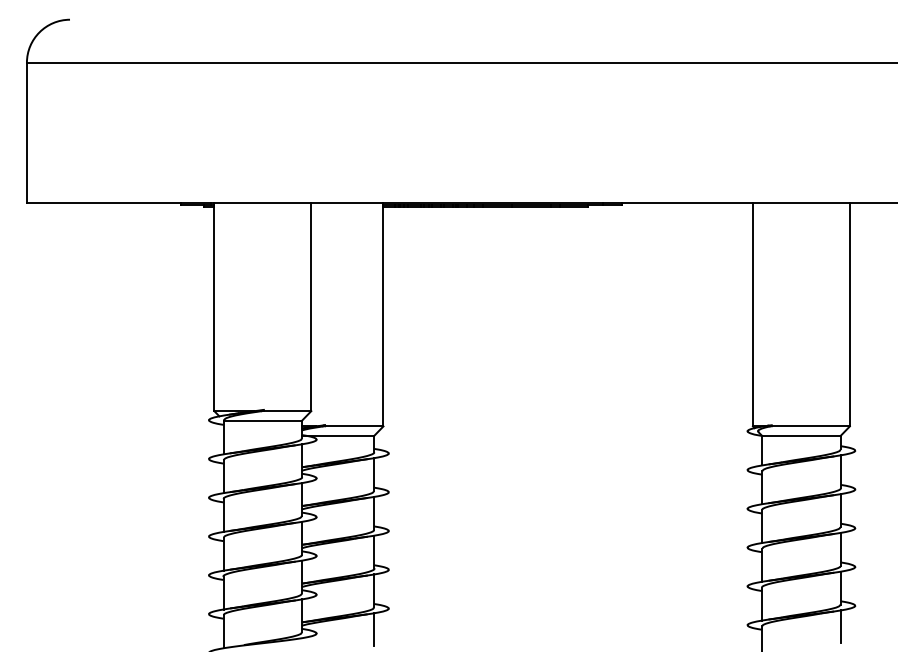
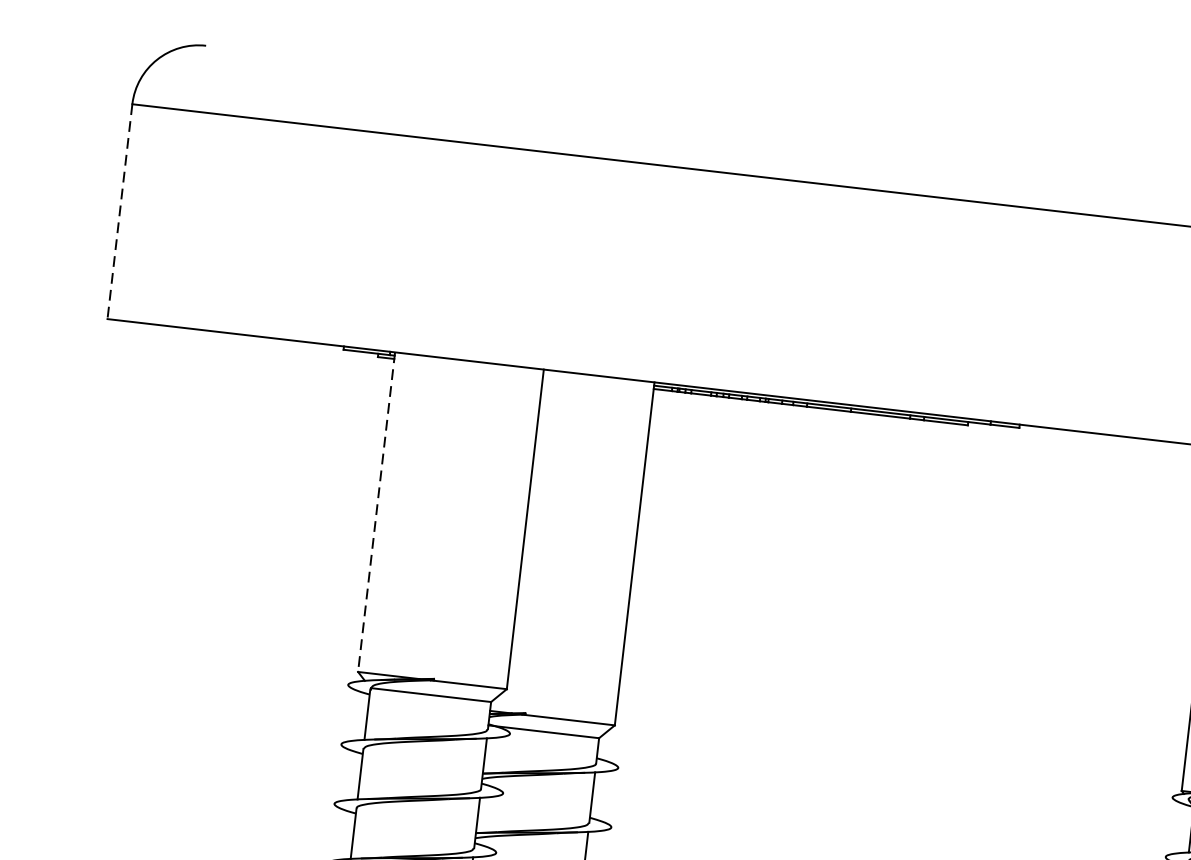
line: (26, 133) -> (119, 212), solid -> dashed
line: (214, 307) -> (376, 512), solid -> dashed

